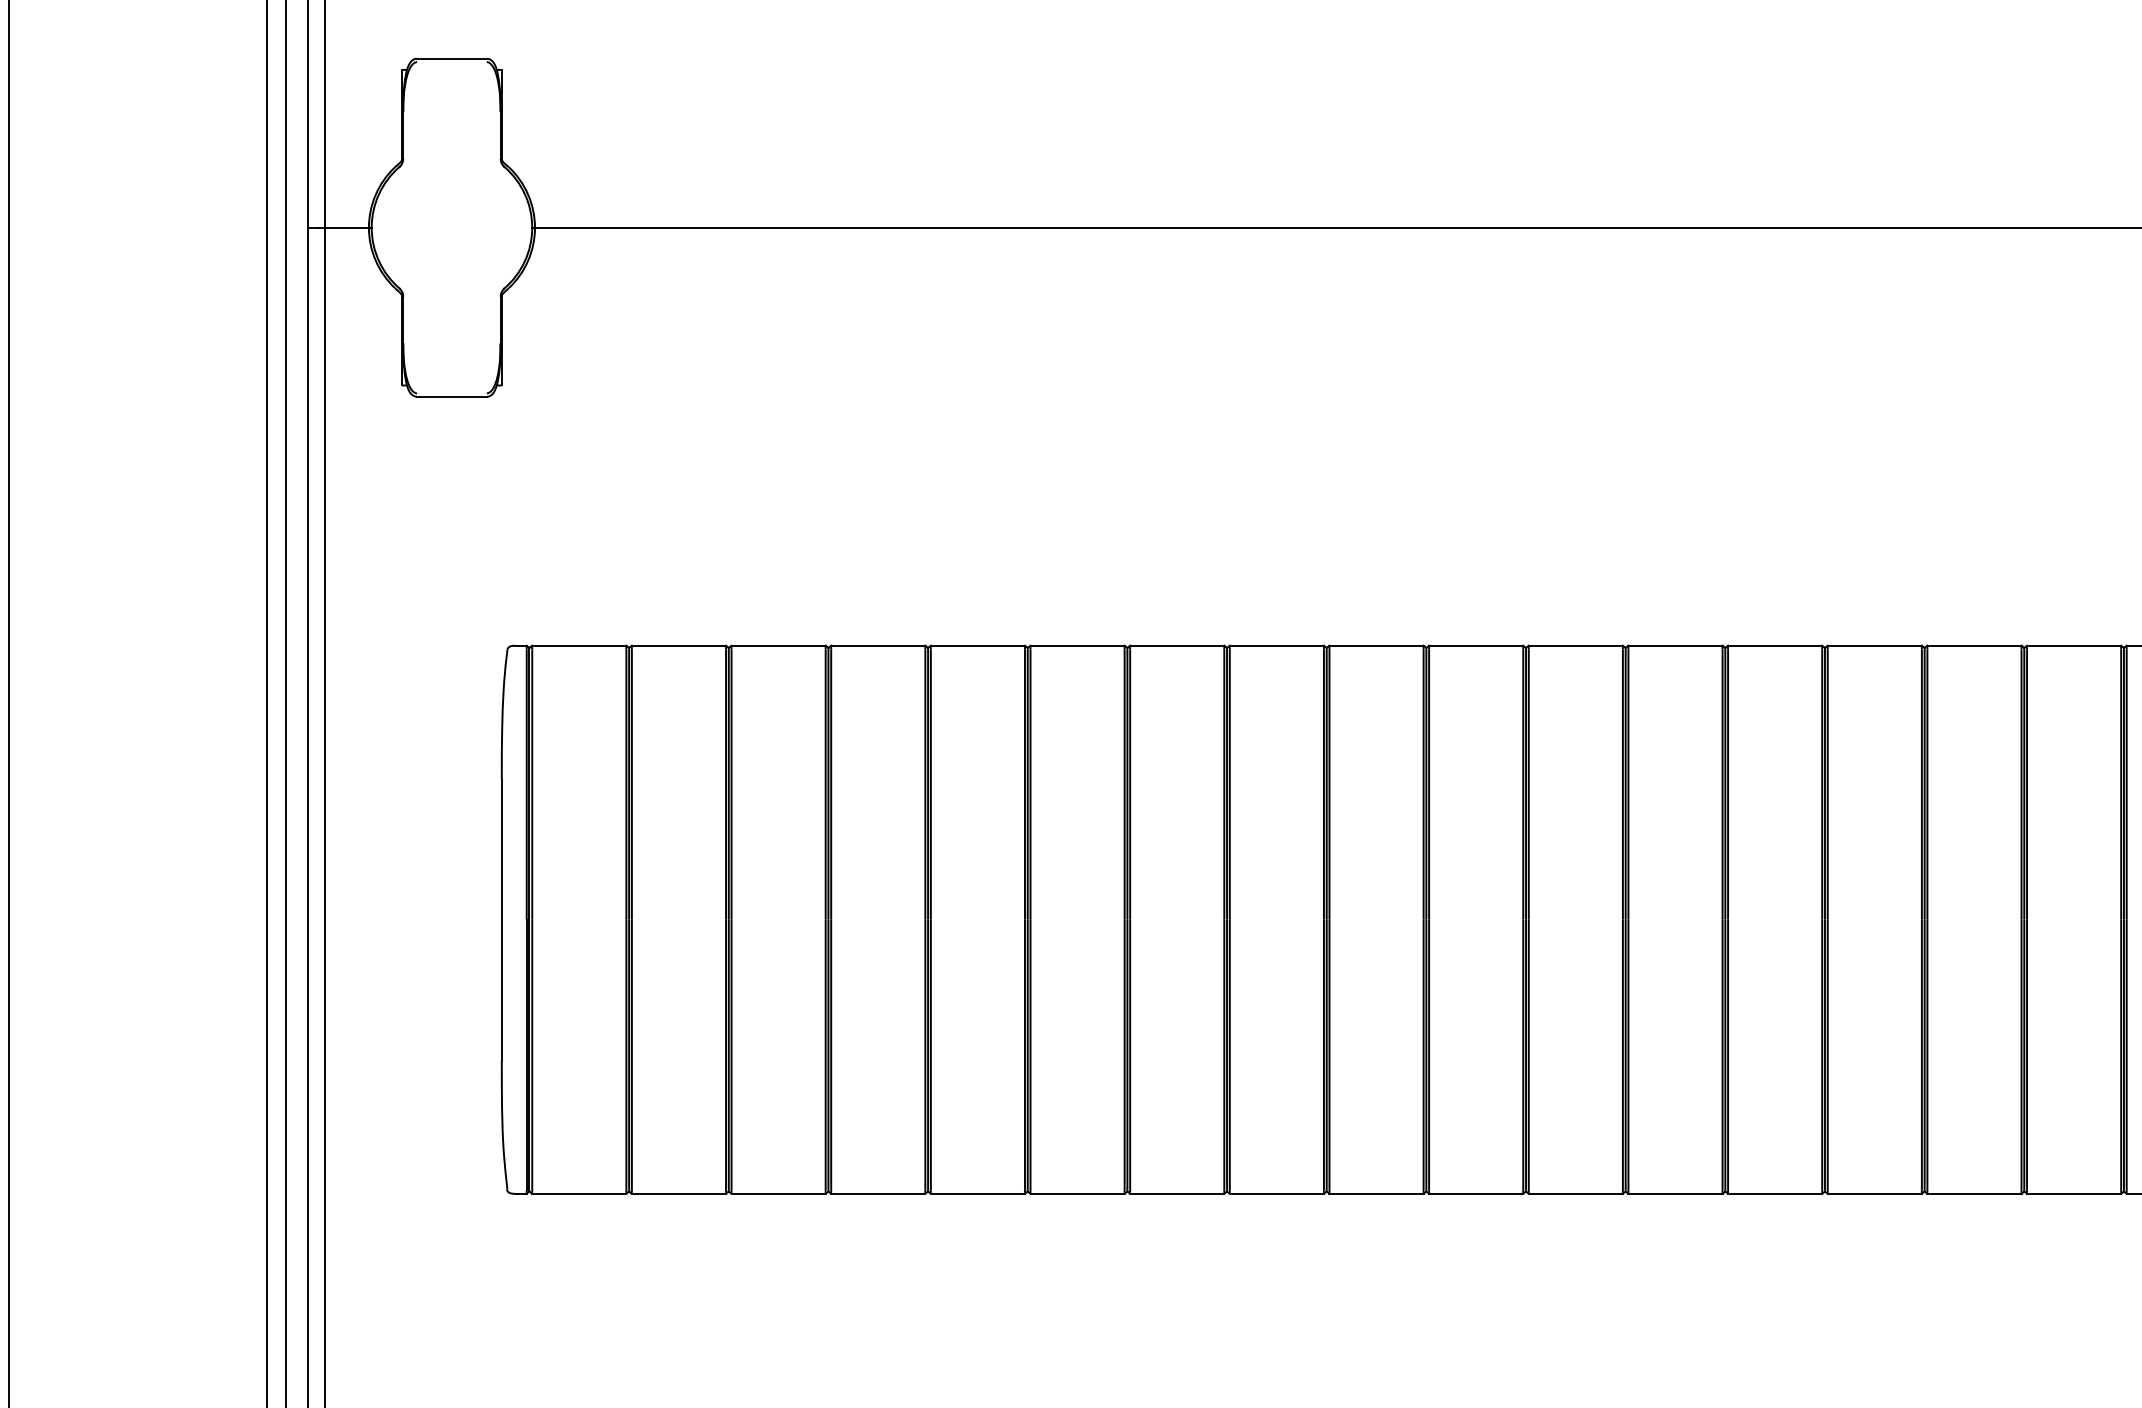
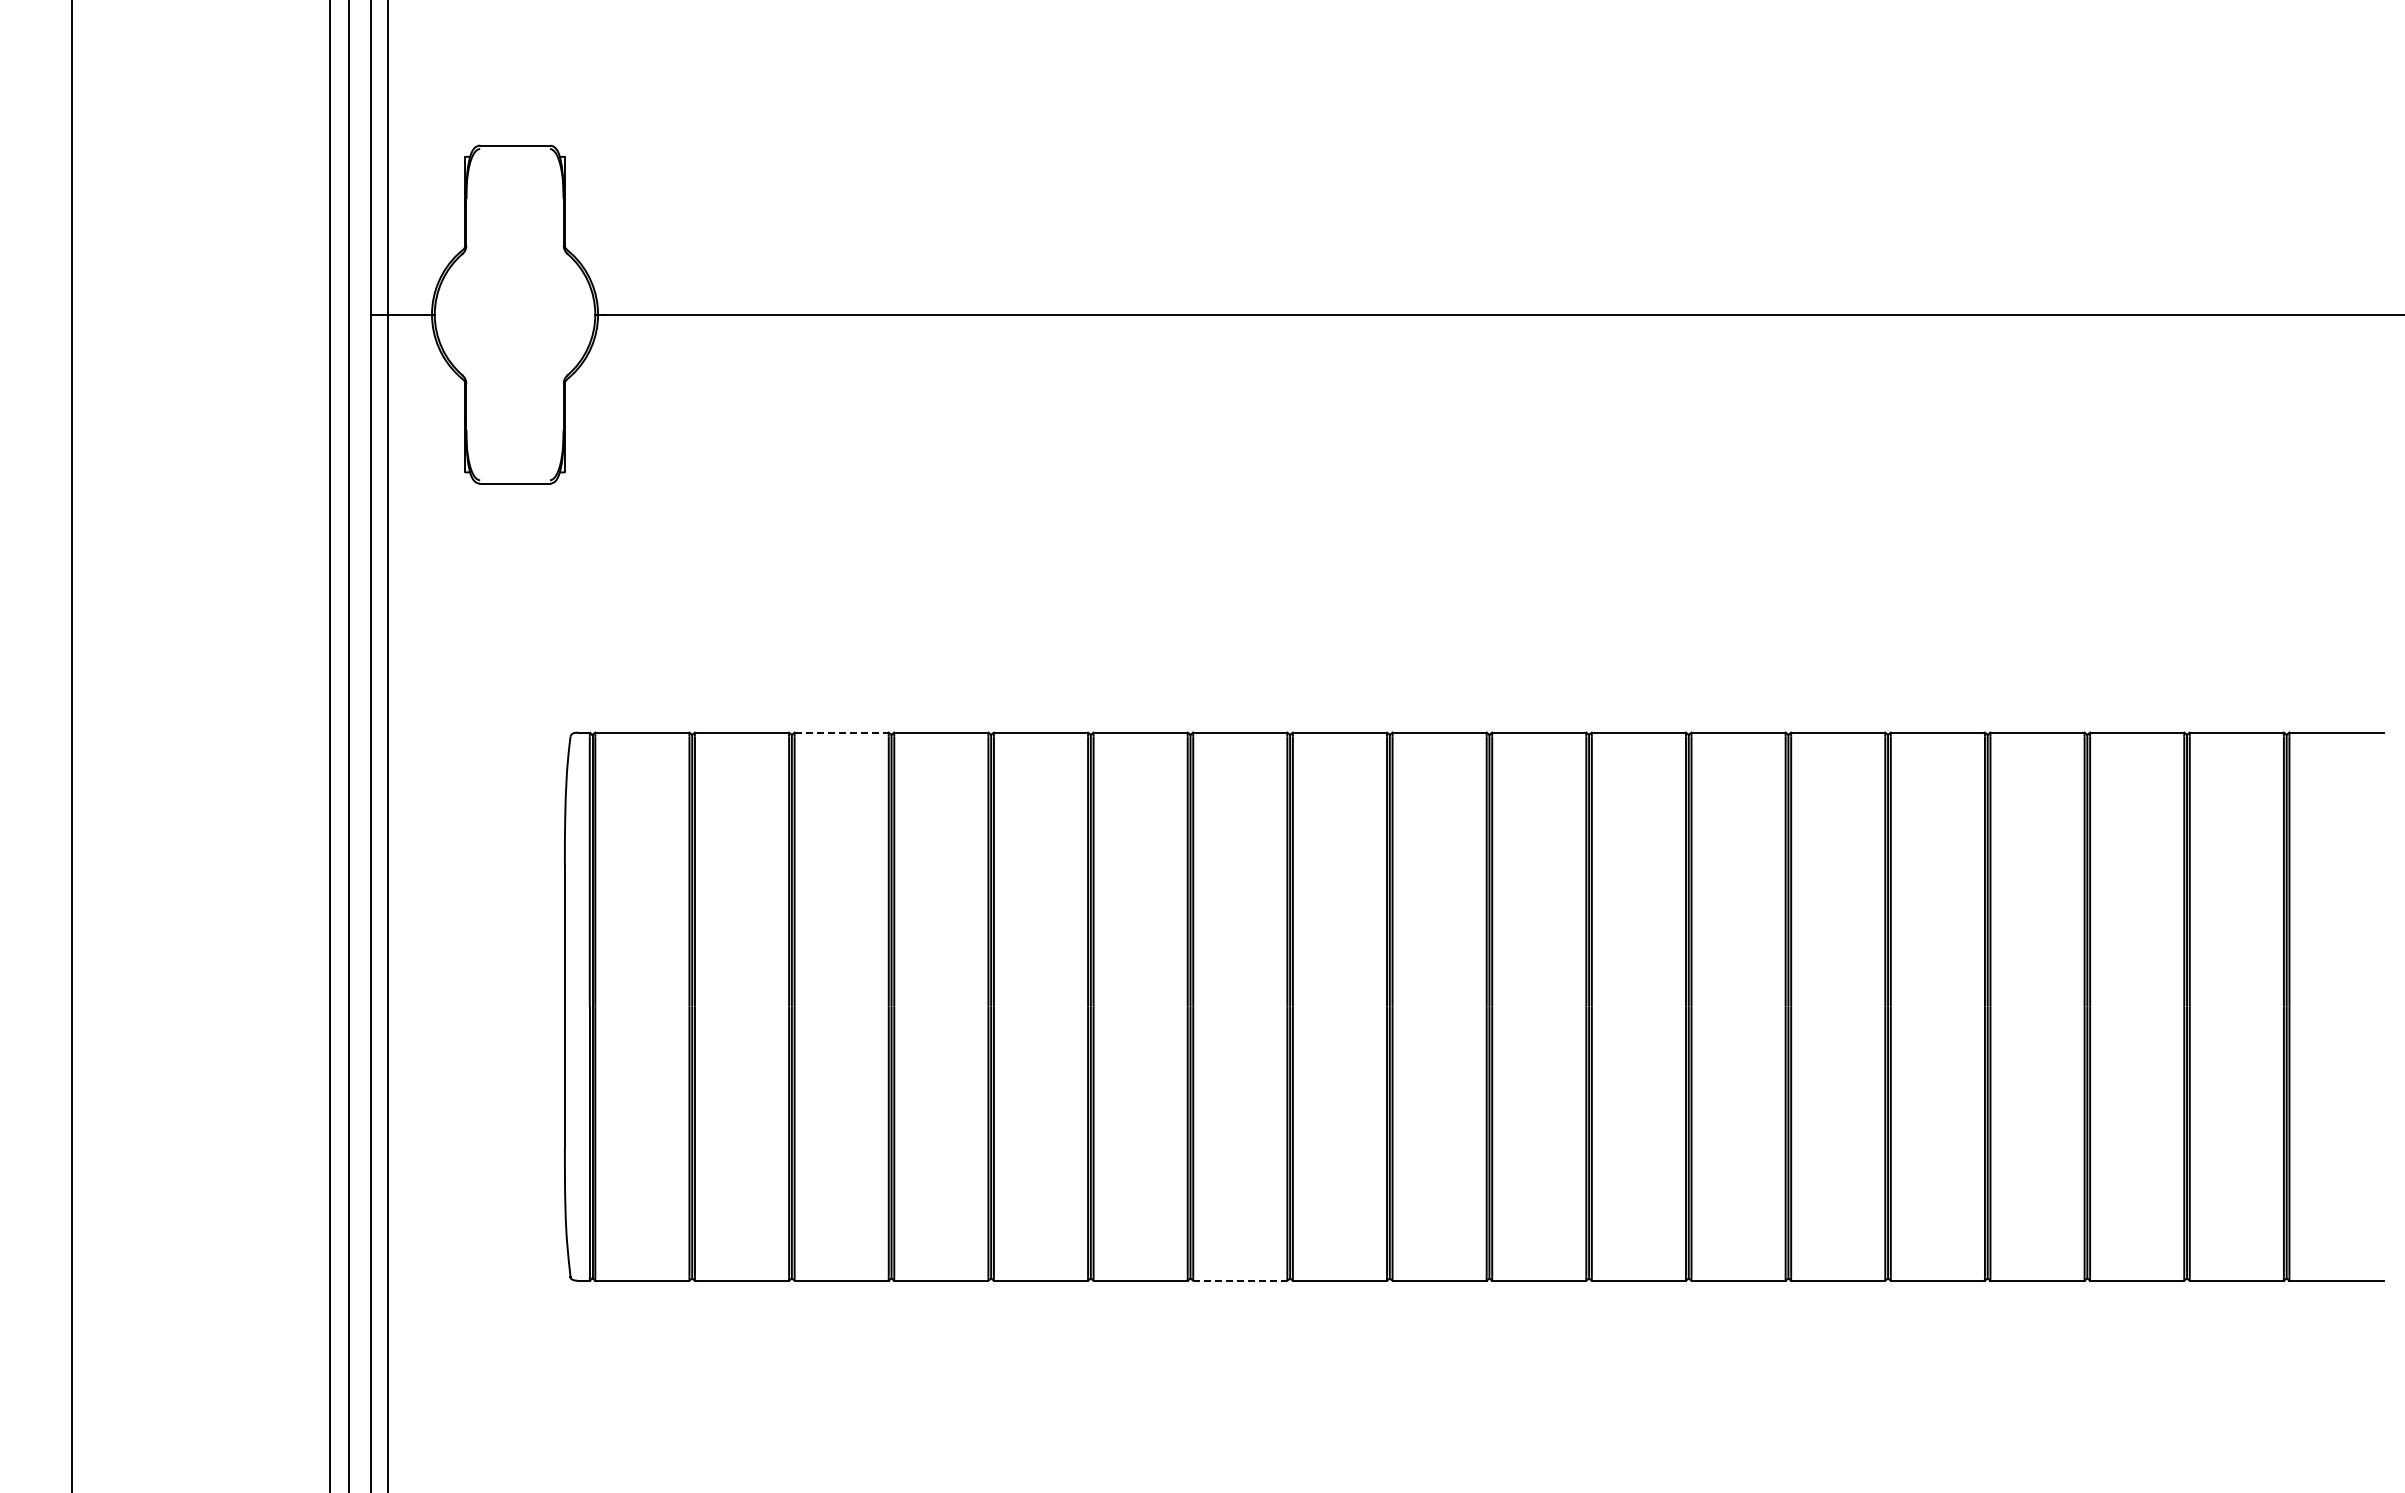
line: (779, 645) -> (842, 732), solid -> dashed
line: (1177, 1193) -> (1240, 1280), solid -> dashed

